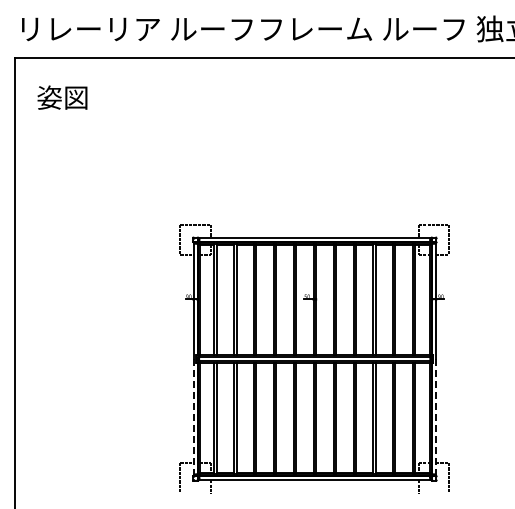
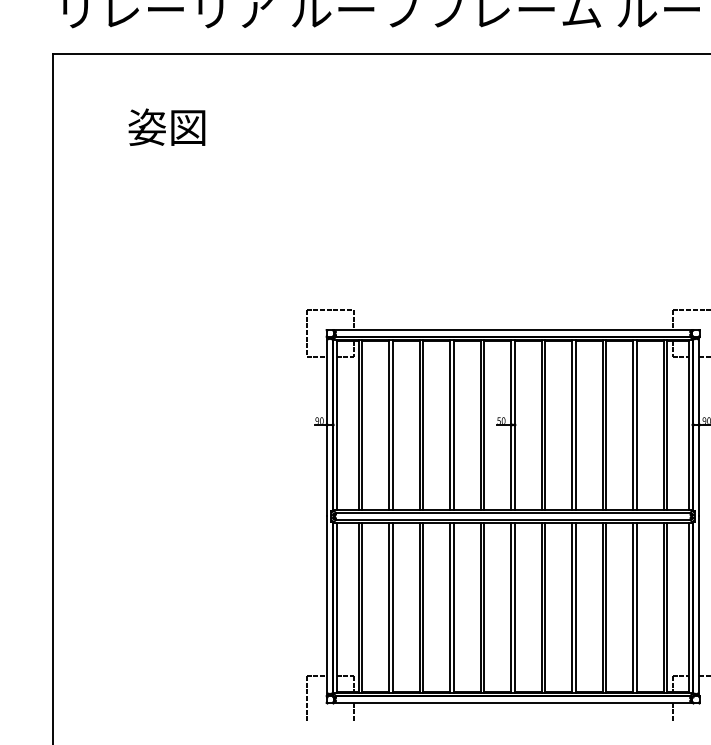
text: (62, 97) -> (166, 127), moved
line: (193, 416) -> (326, 604), dashed -> solid
line: (436, 416) -> (699, 604), dashed -> solid

